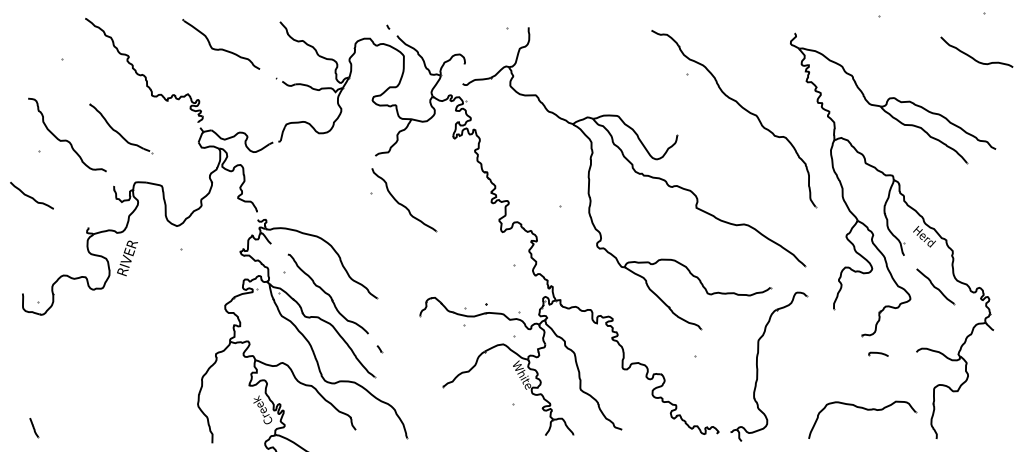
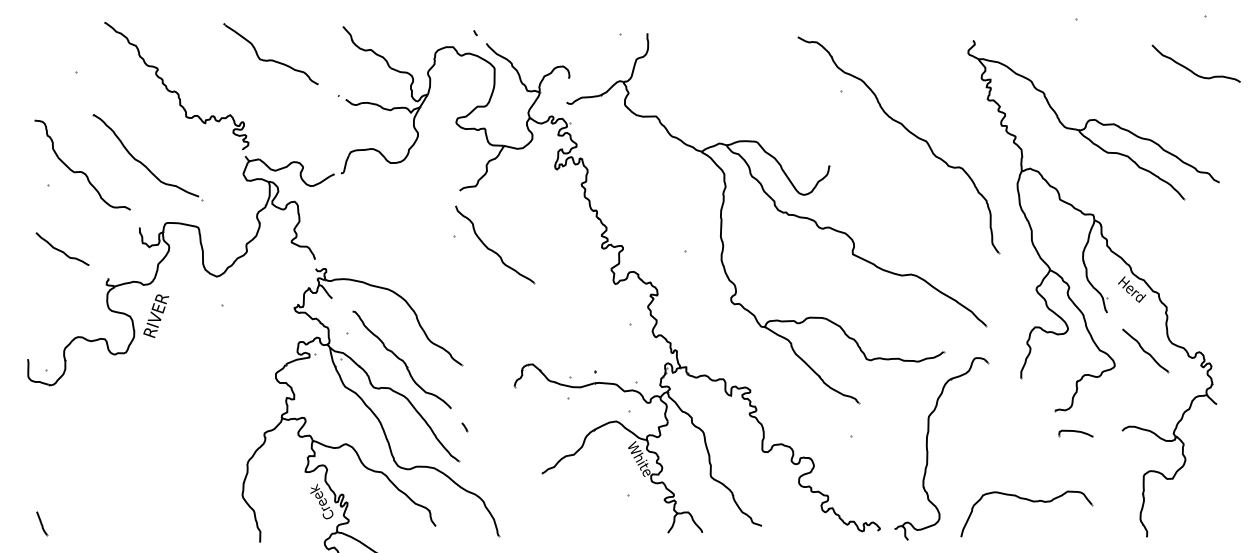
part: (120, 128) -> (147, 157), size x1.43
curve: (31, 196) -> (61, 250), moved
part: (878, 354) -> (1075, 433), size x1.43
part: (866, 410) -> (1031, 502), moved

